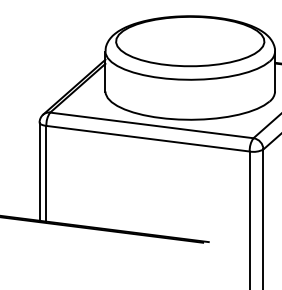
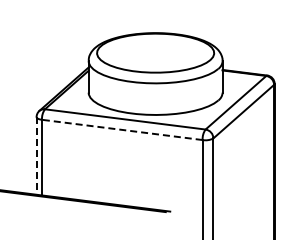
line: (148, 138) -> (122, 129), solid -> dashed
line: (39, 171) -> (36, 155), solid -> dashed

